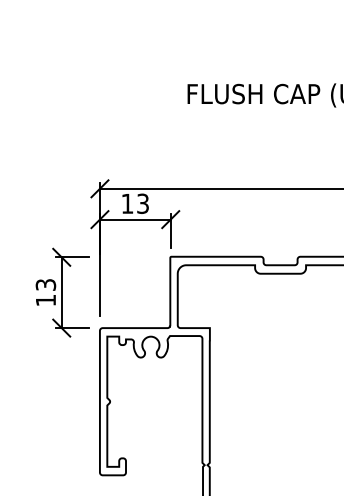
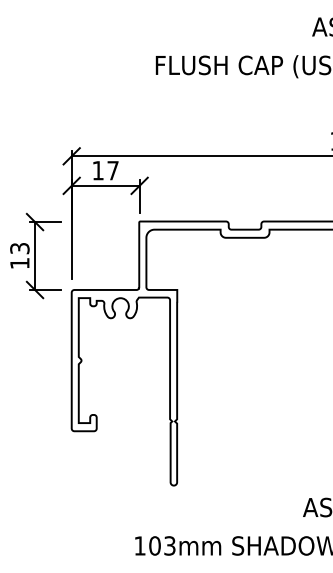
text: (142, 203) -> (112, 170), 13 -> 17

